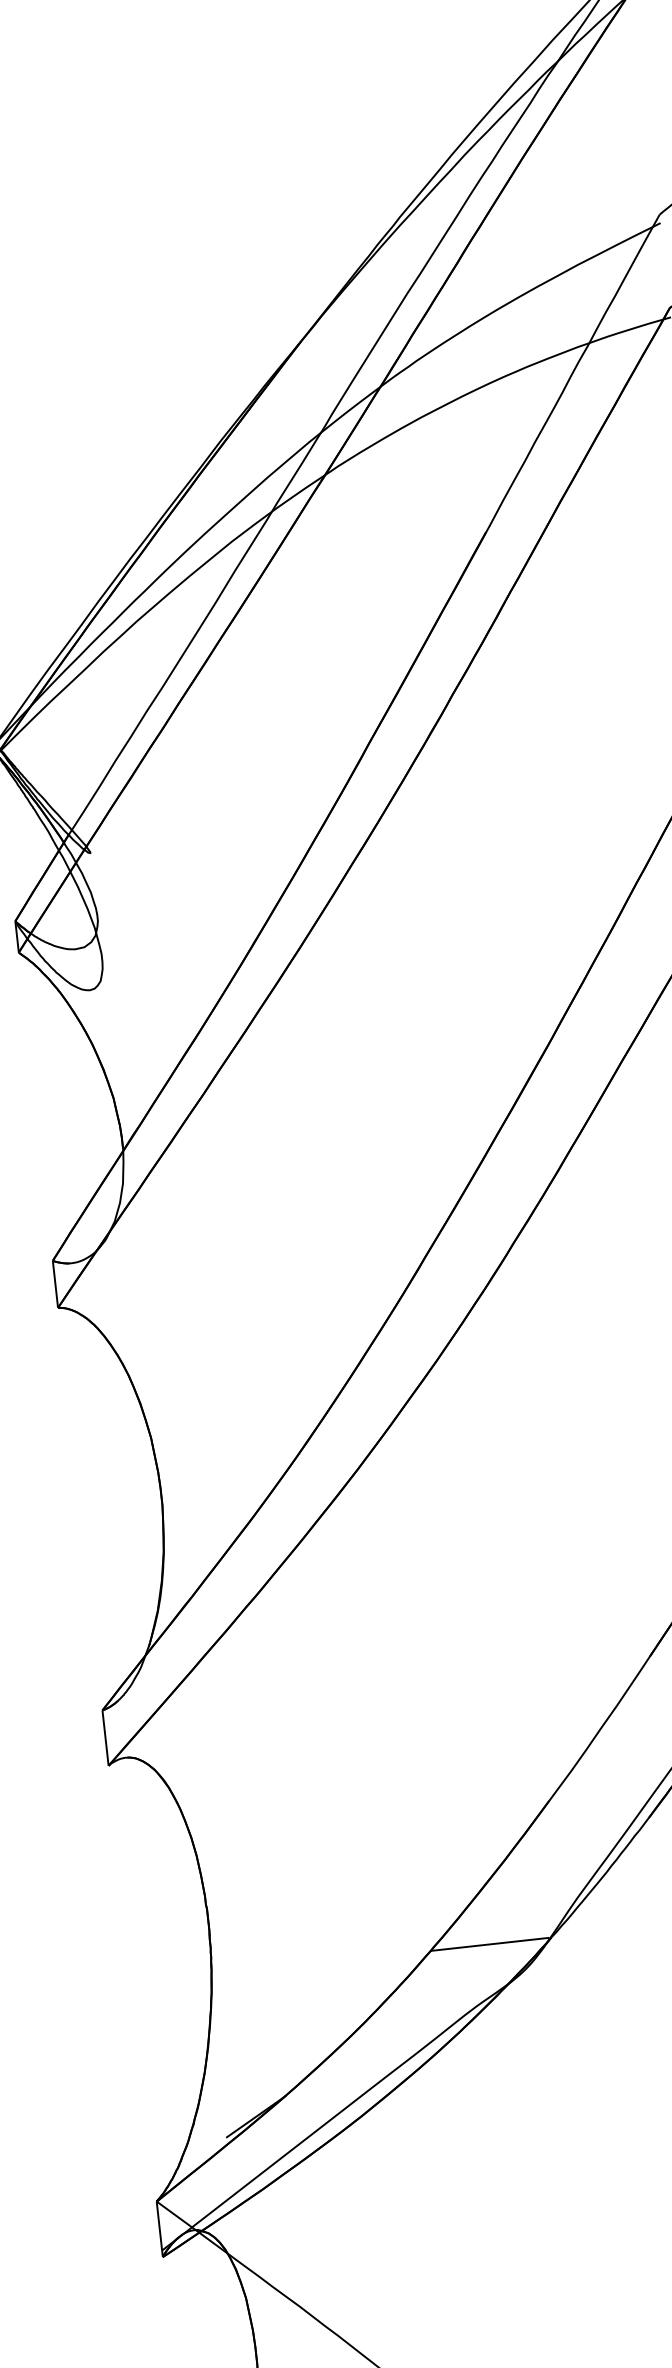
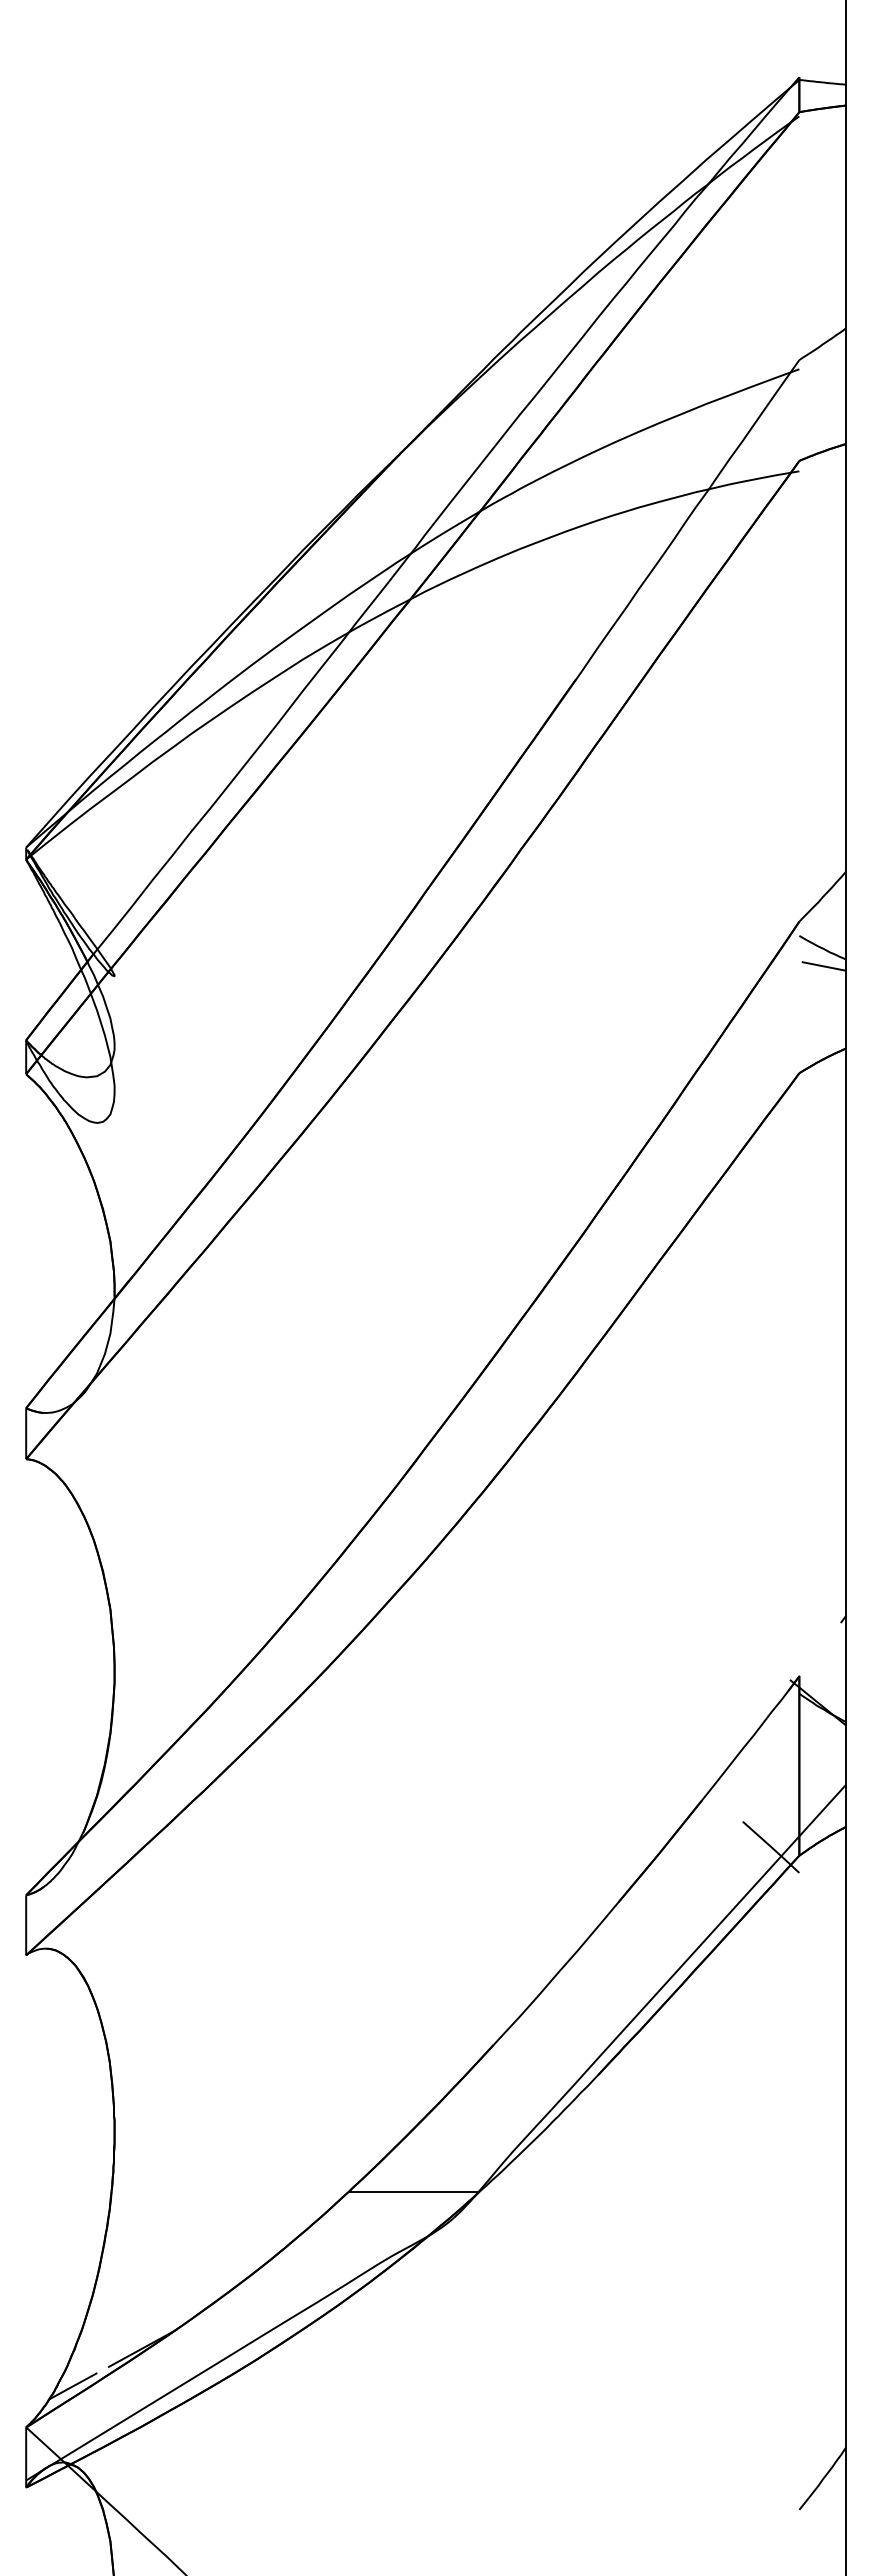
line: (195, 2159) -> (72, 2386), added

